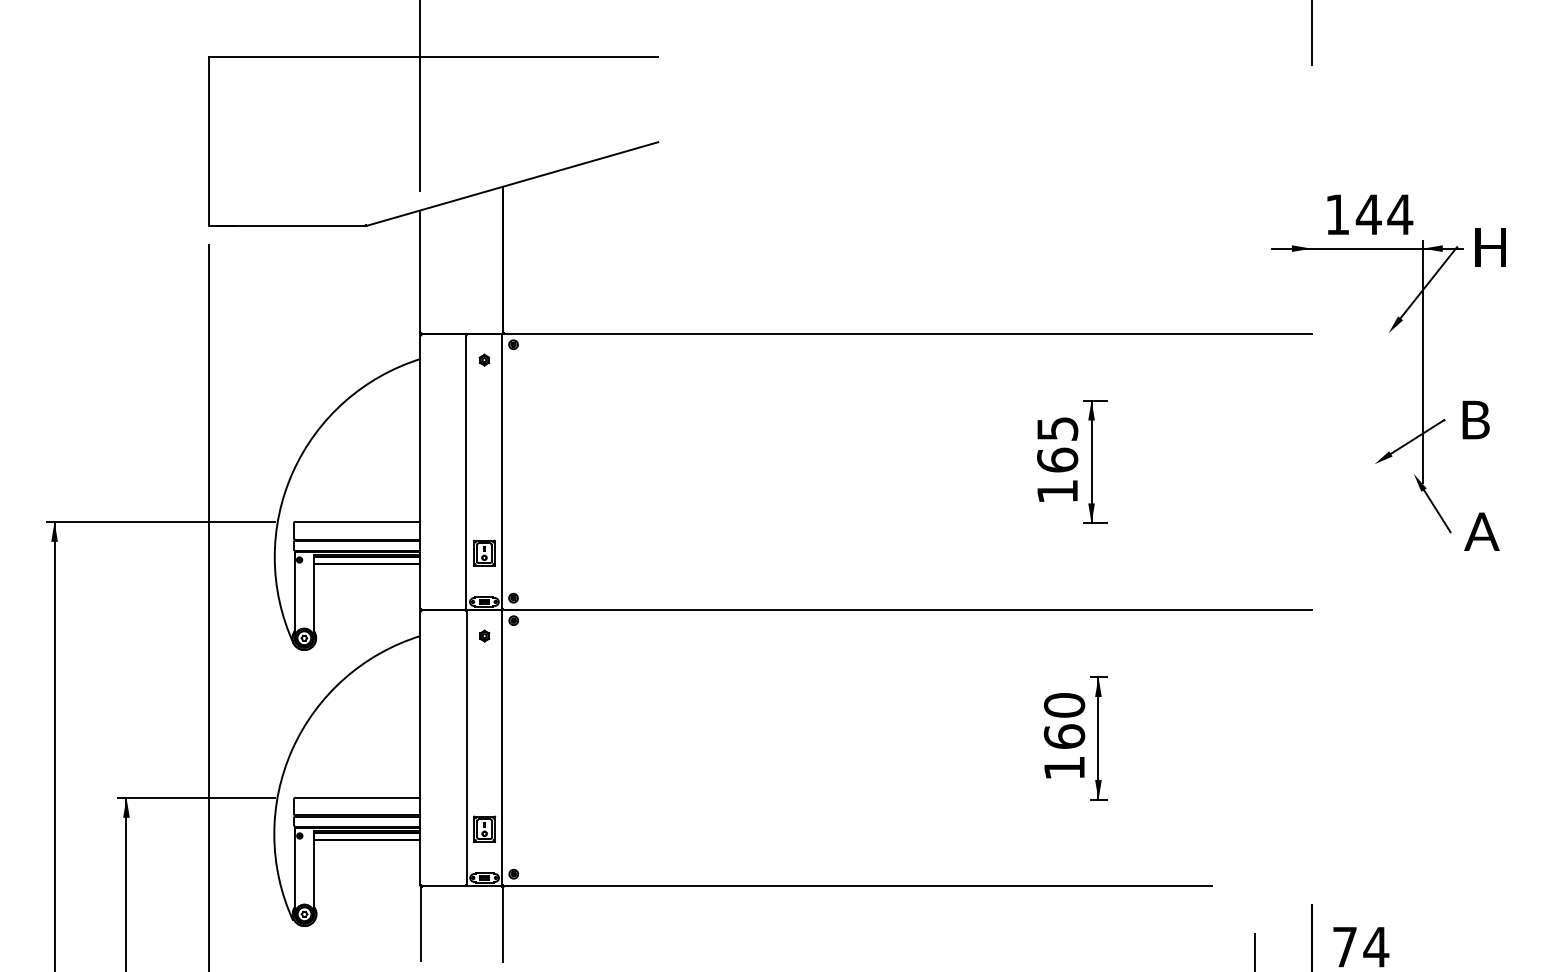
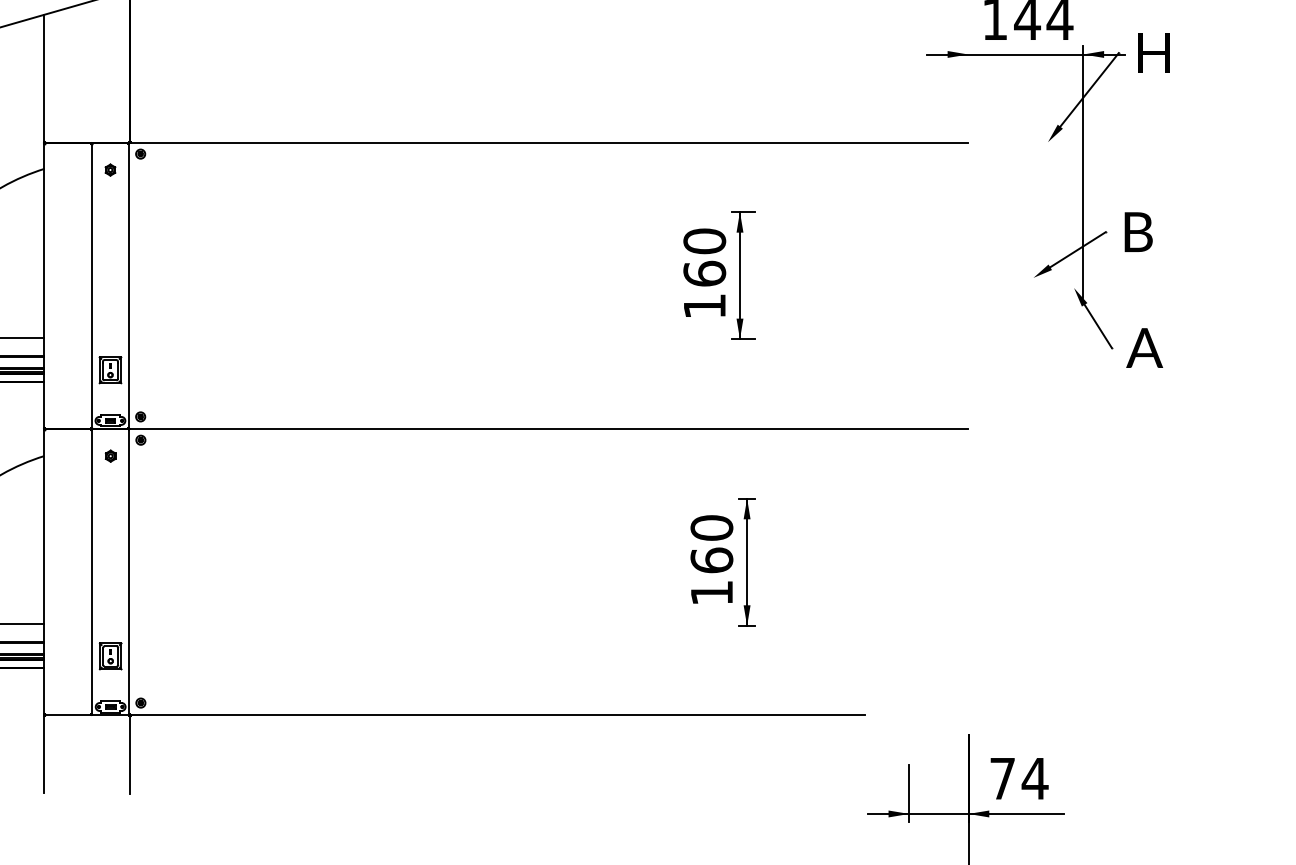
text: (1057, 428) -> (704, 240), 165 -> 160

